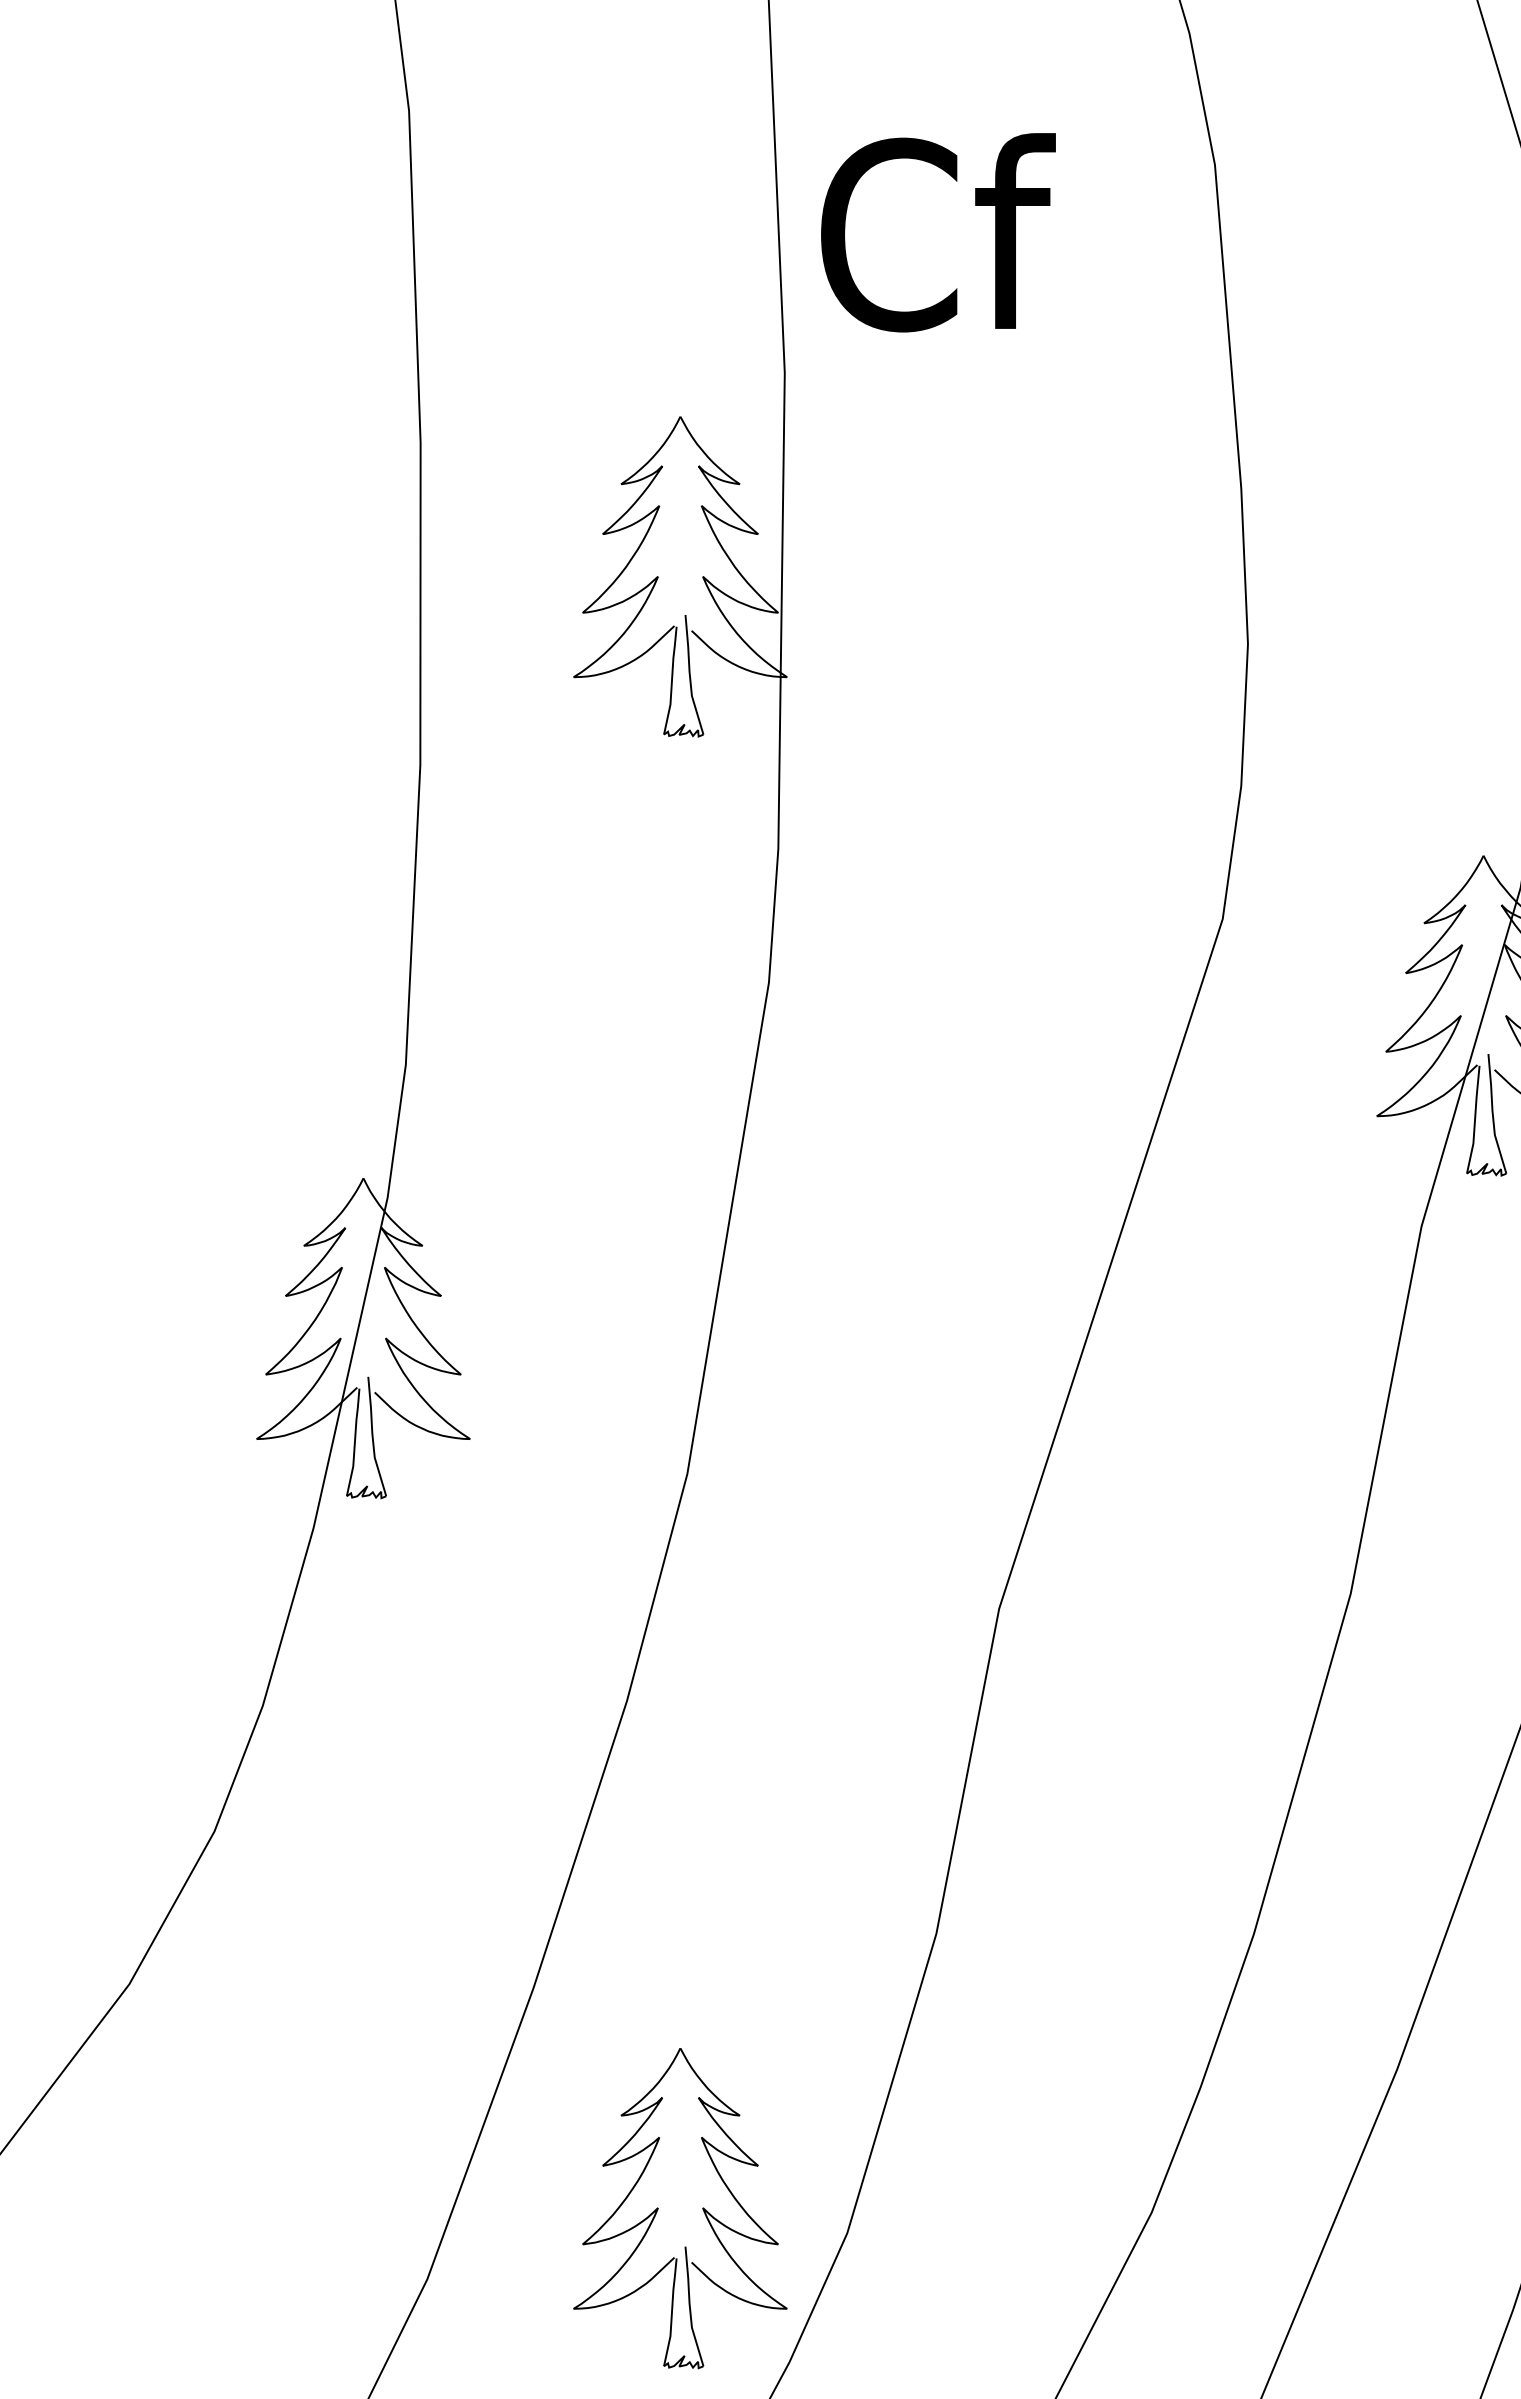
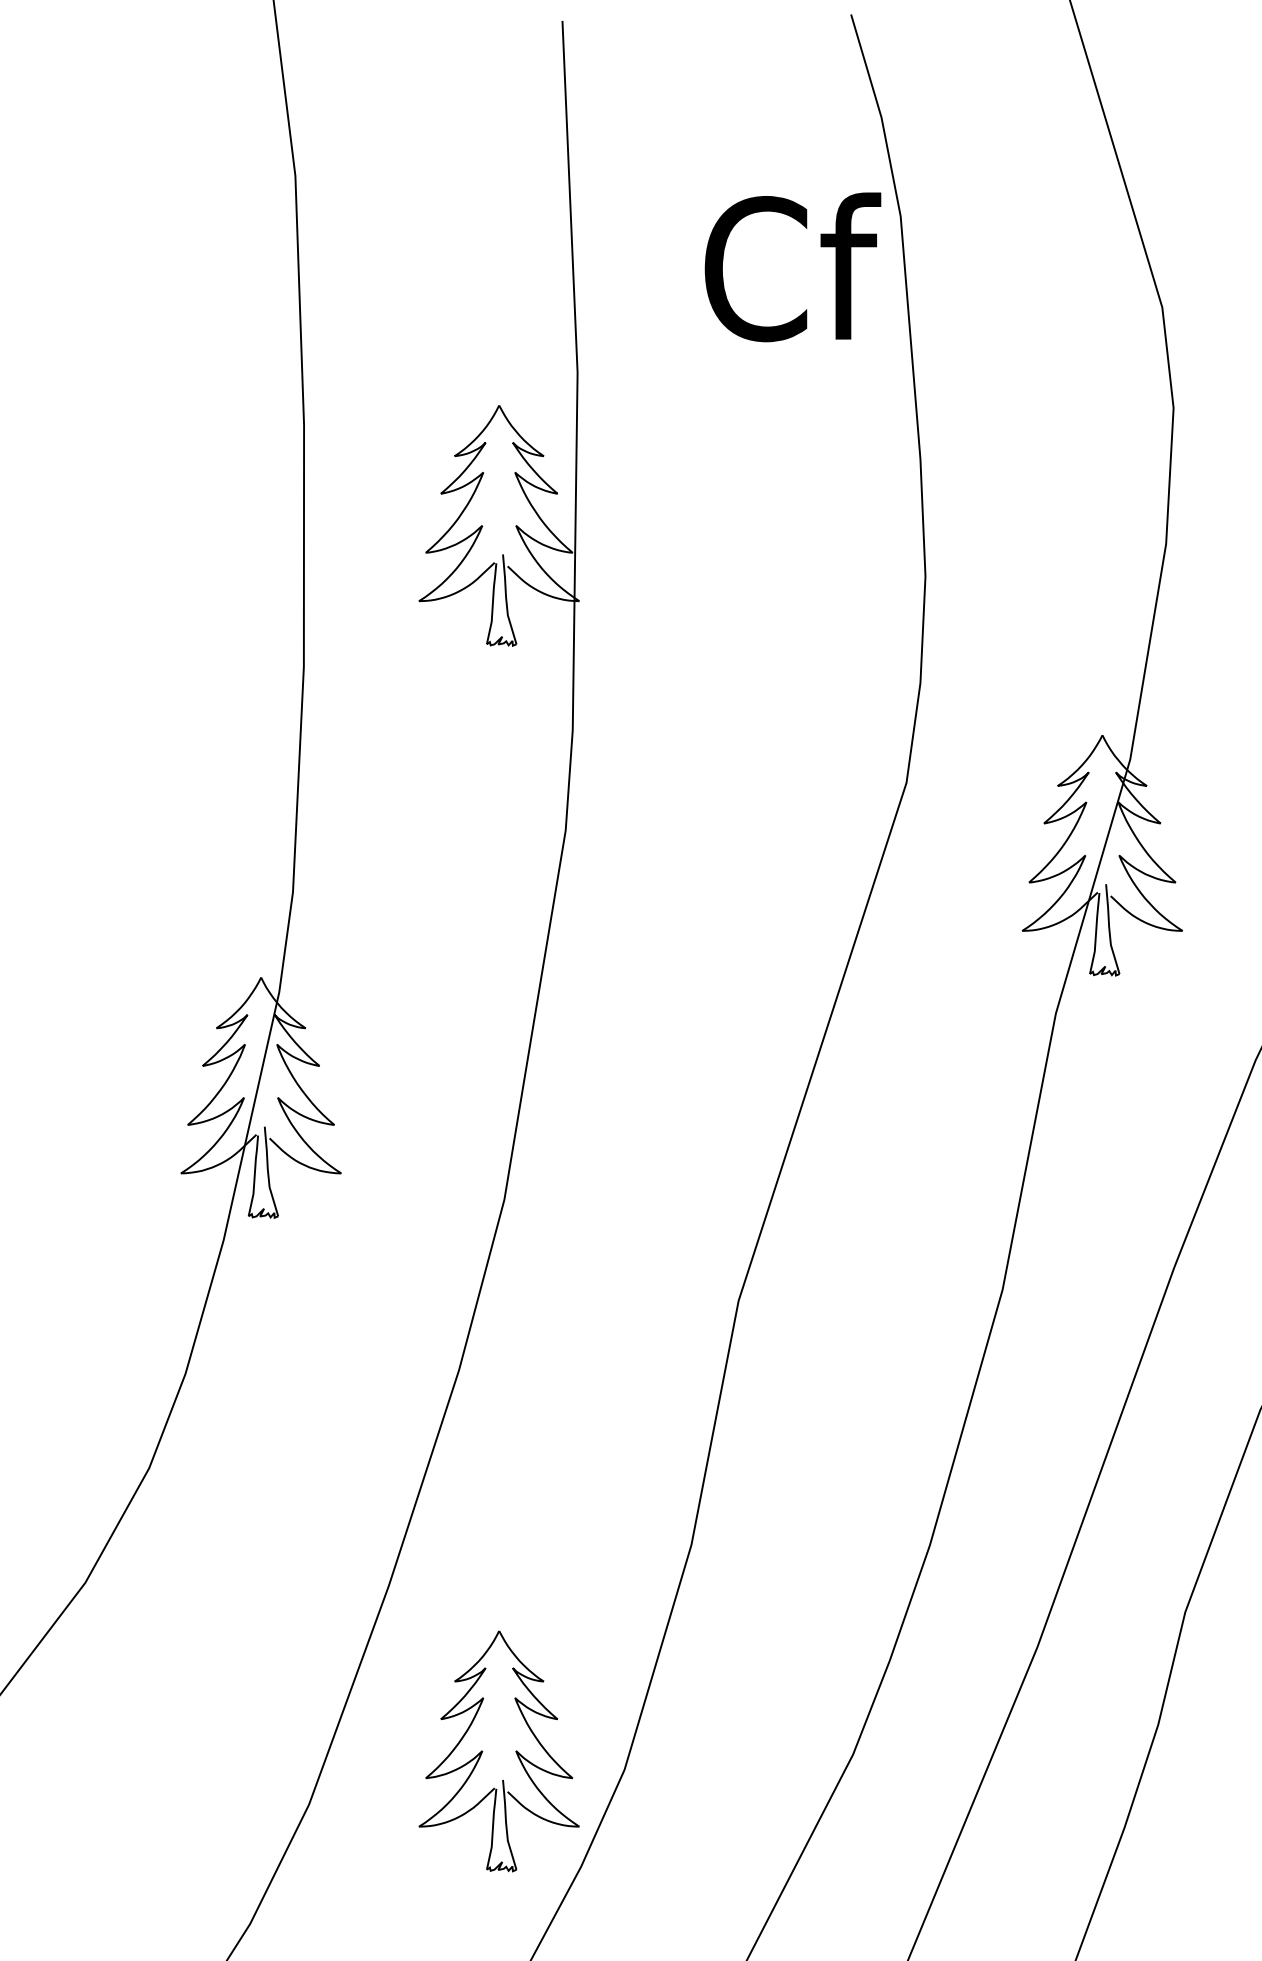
text: (937, 232) -> (792, 267), moved

